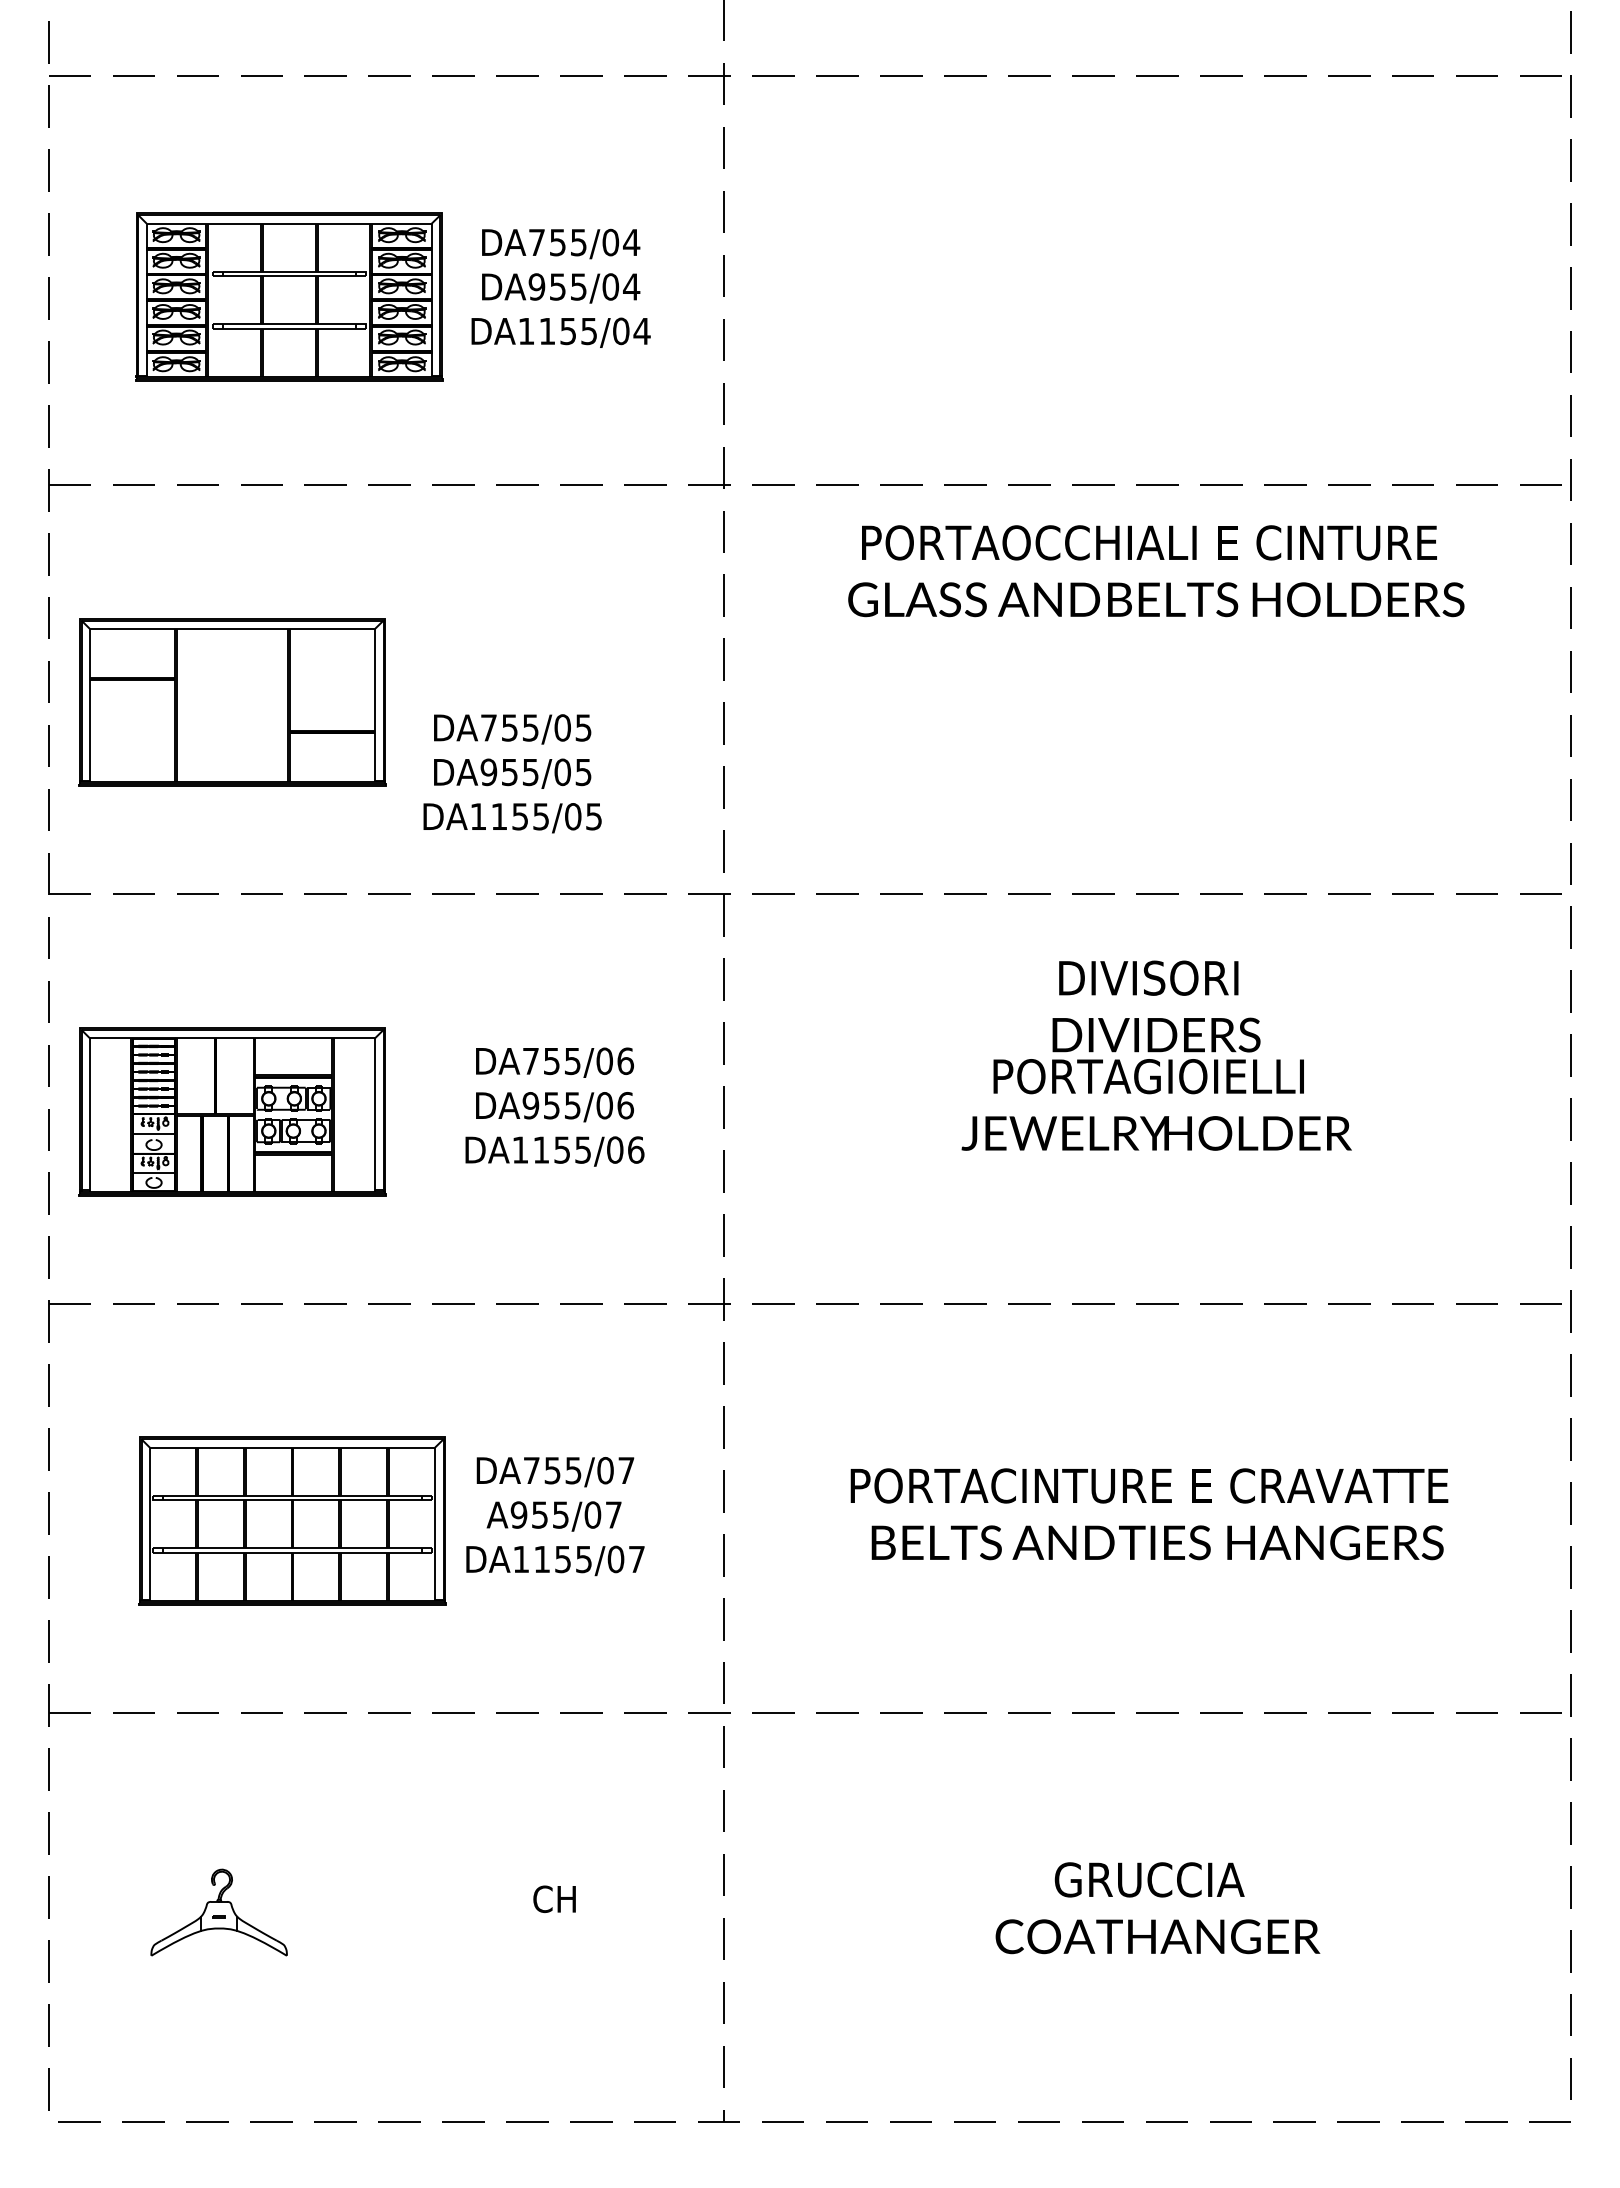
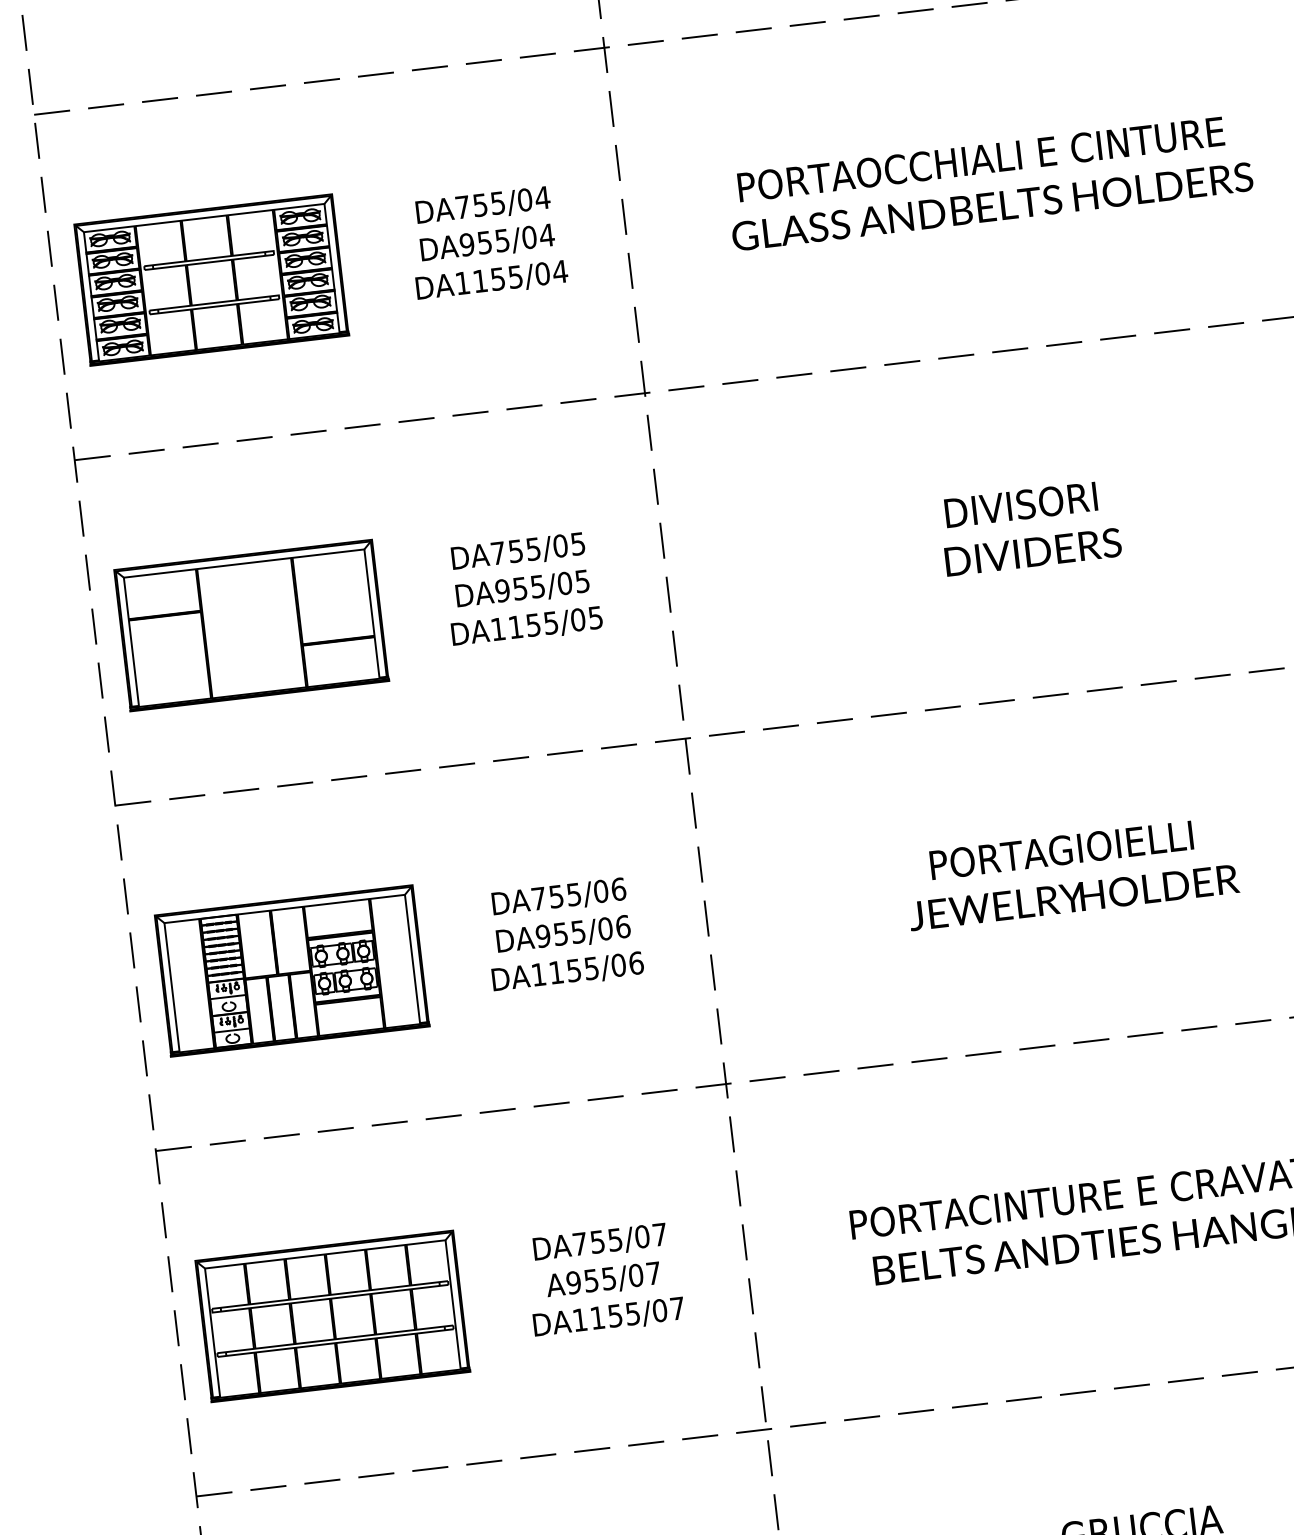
part: (289, 296) -> (211, 279), moved
text: (1156, 571) -> (989, 182), moved
text: (512, 773) -> (522, 589), moved
text: (1156, 1006) -> (1030, 528), moved
part: (292, 1520) -> (332, 1315), moved

